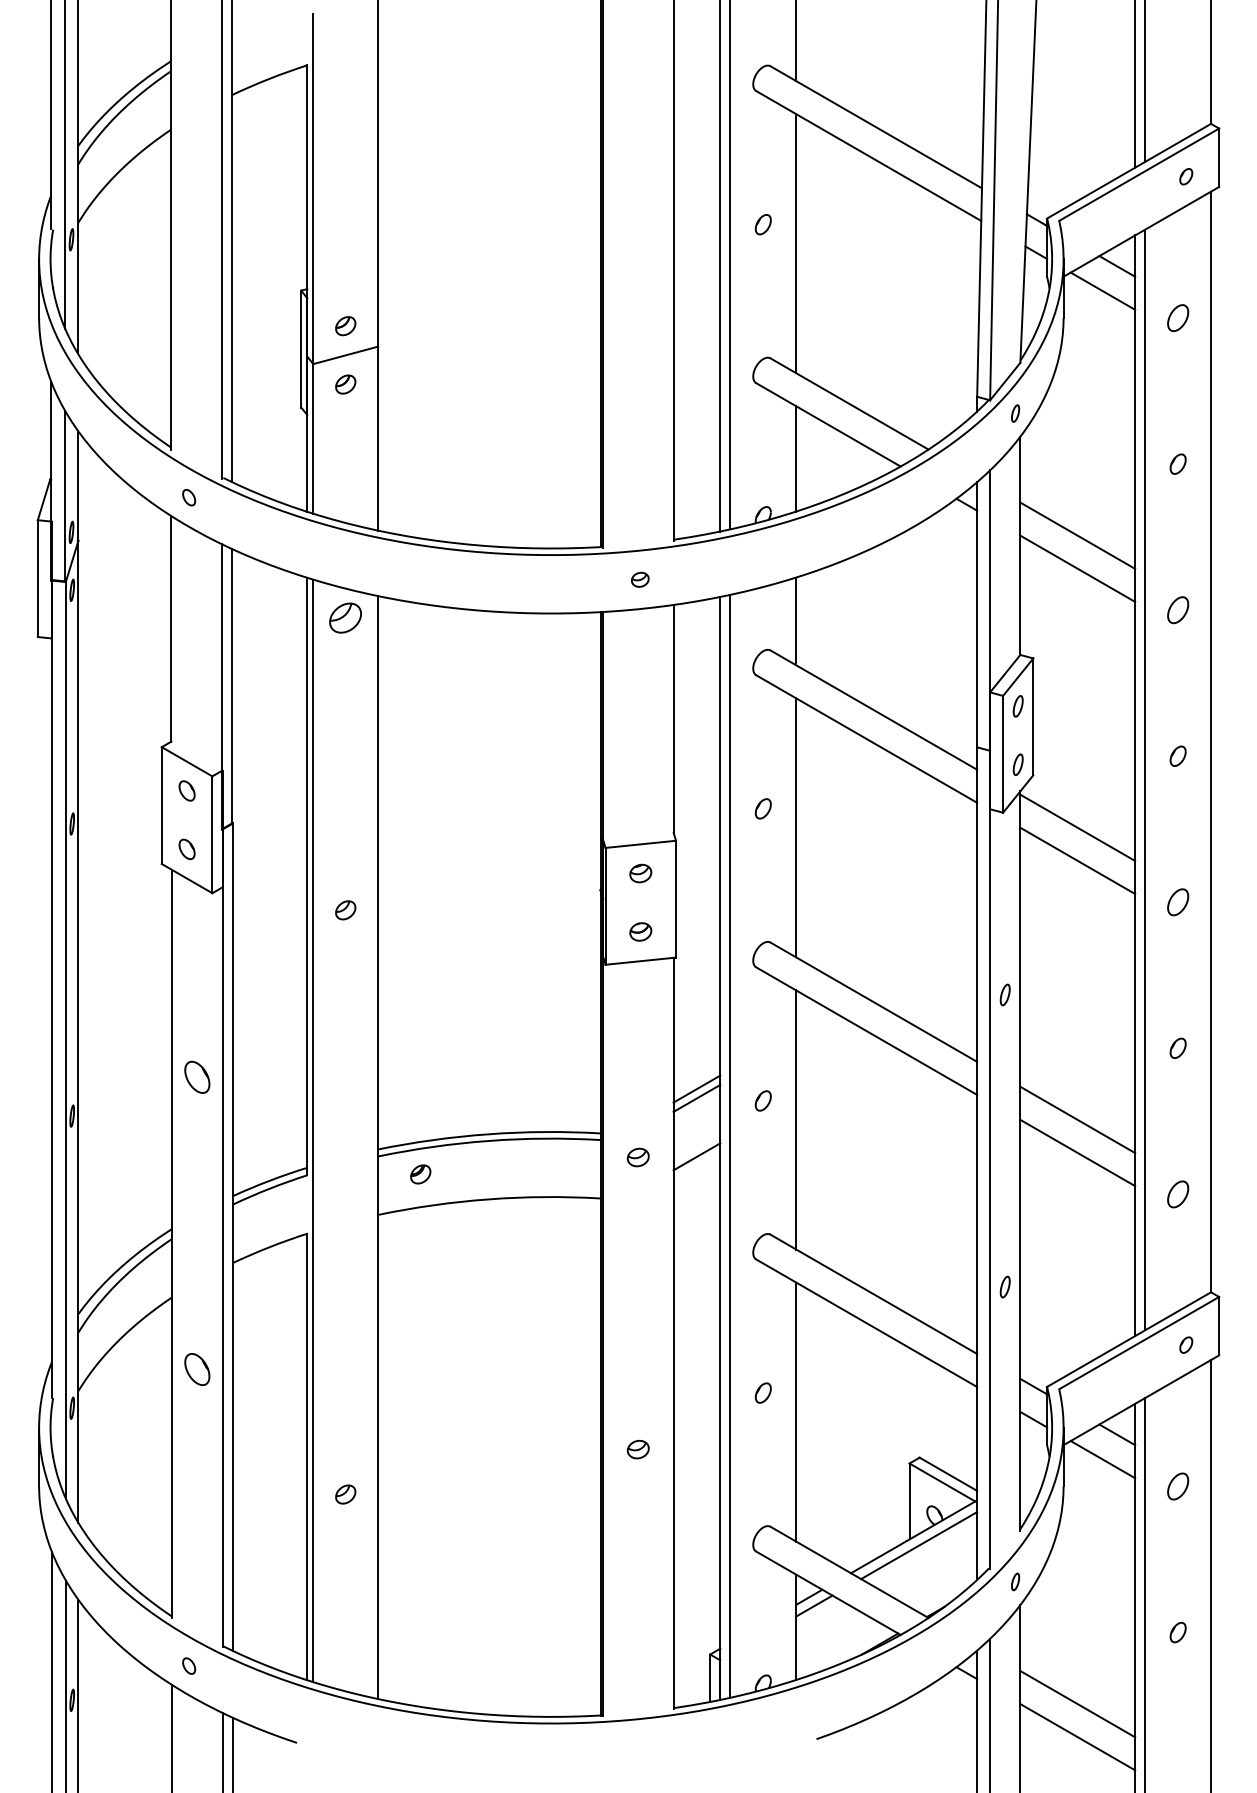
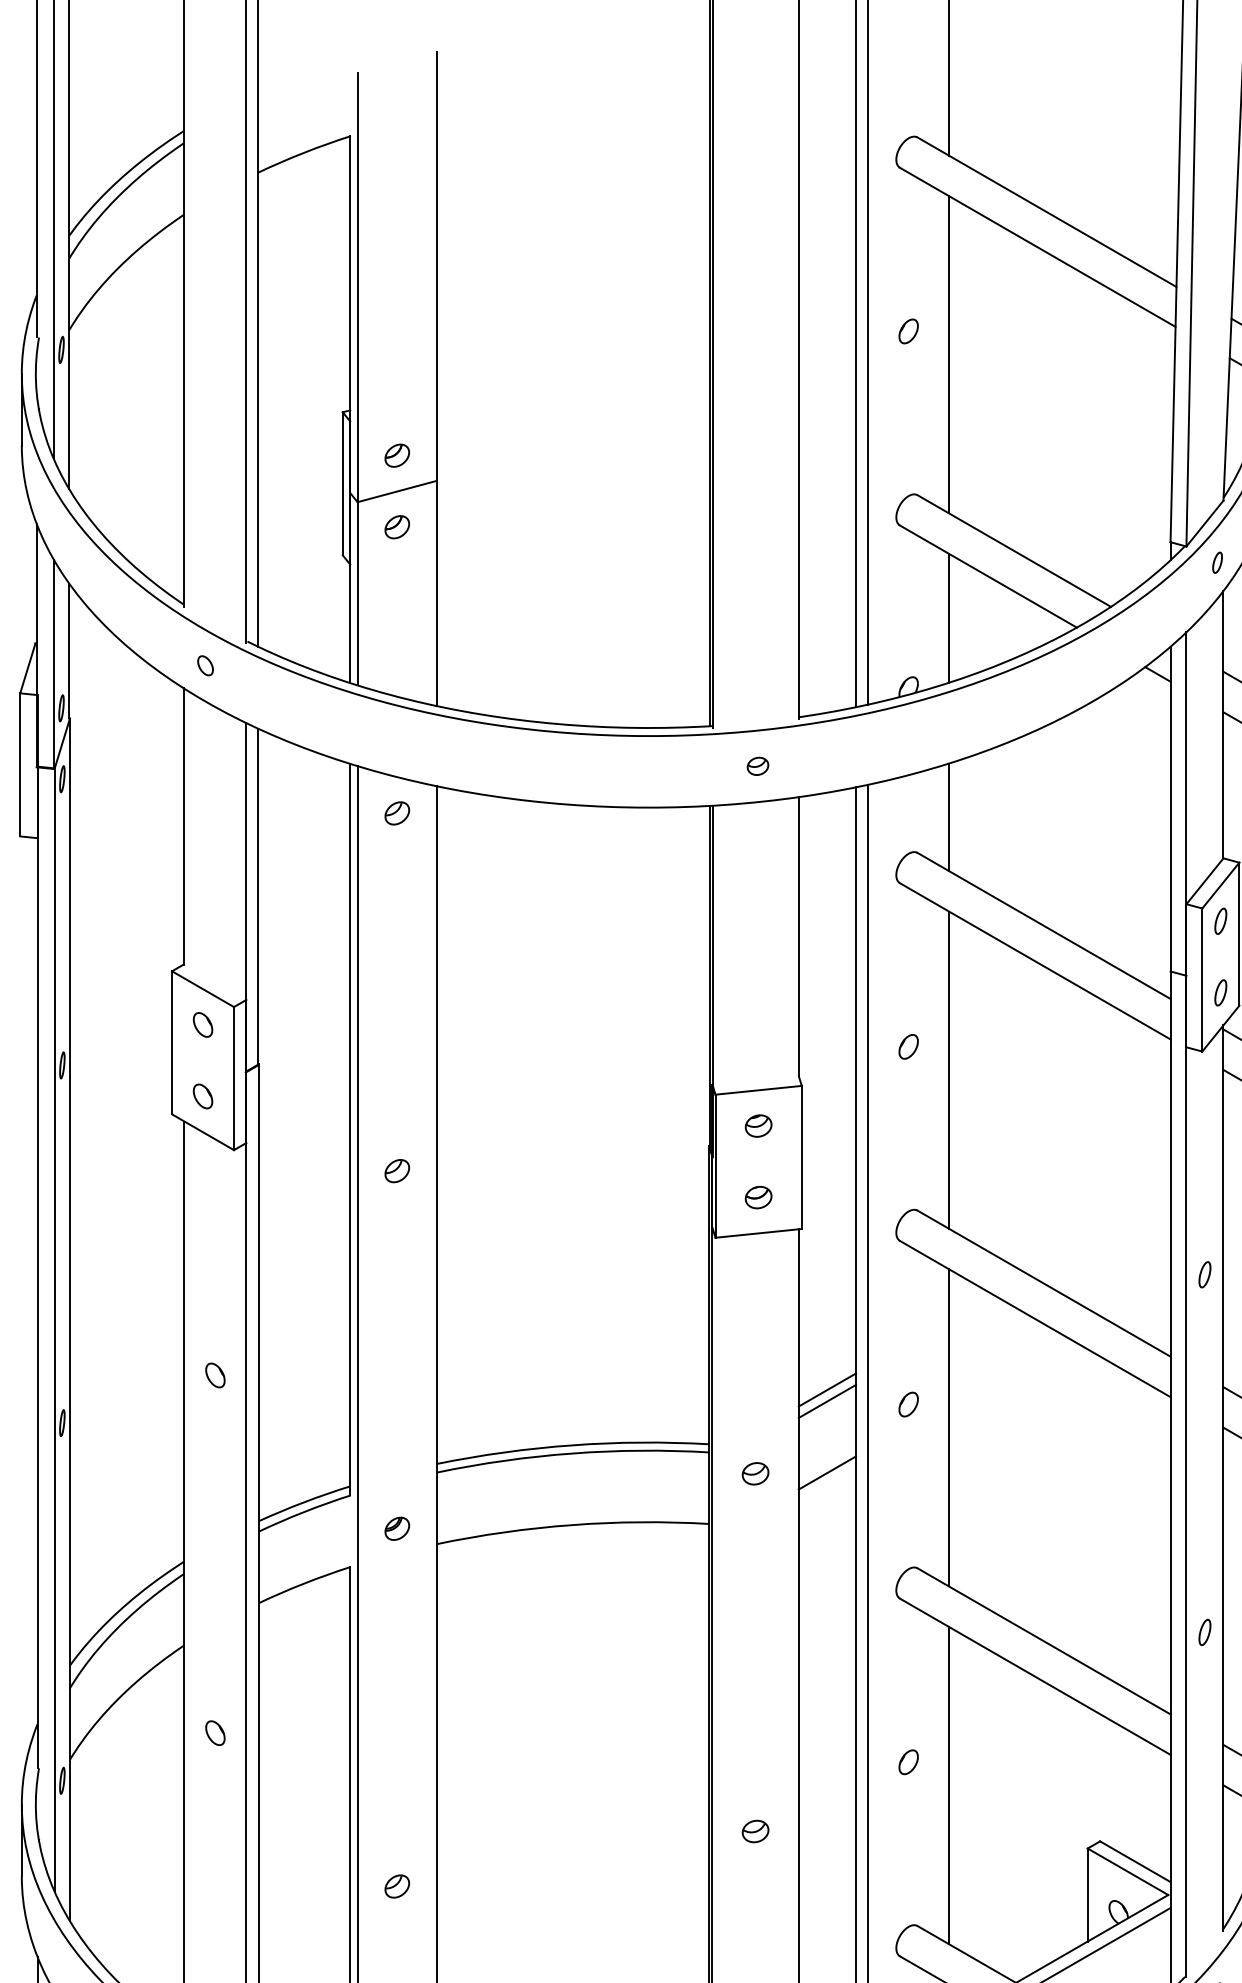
part: (345, 618) -> (397, 813), size x0.62
part: (196, 1076) -> (214, 1374), size x0.62
part: (420, 1174) -> (397, 1528), moved
part: (196, 1368) -> (214, 1732), size x0.62

